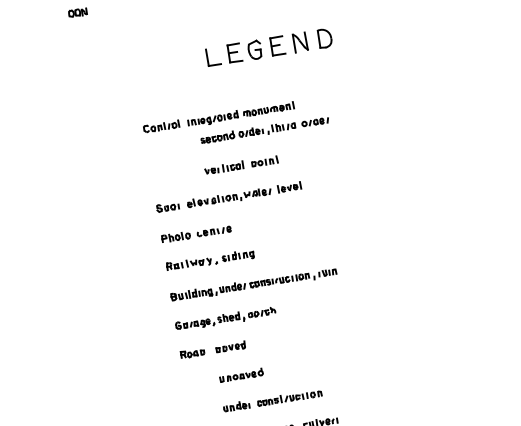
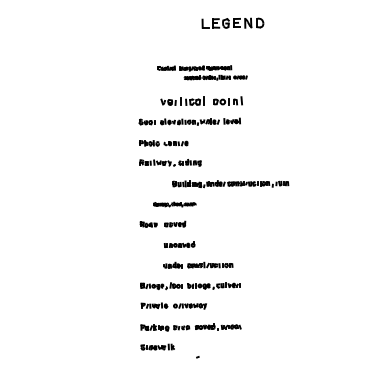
part: (268, 46) -> (232, 22), size x0.7
part: (236, 124) -> (202, 72), size x0.7
part: (241, 164) -> (201, 100), size x1.6
part: (253, 285) -> (230, 184), moved
part: (225, 319) -> (174, 204), size x0.6

